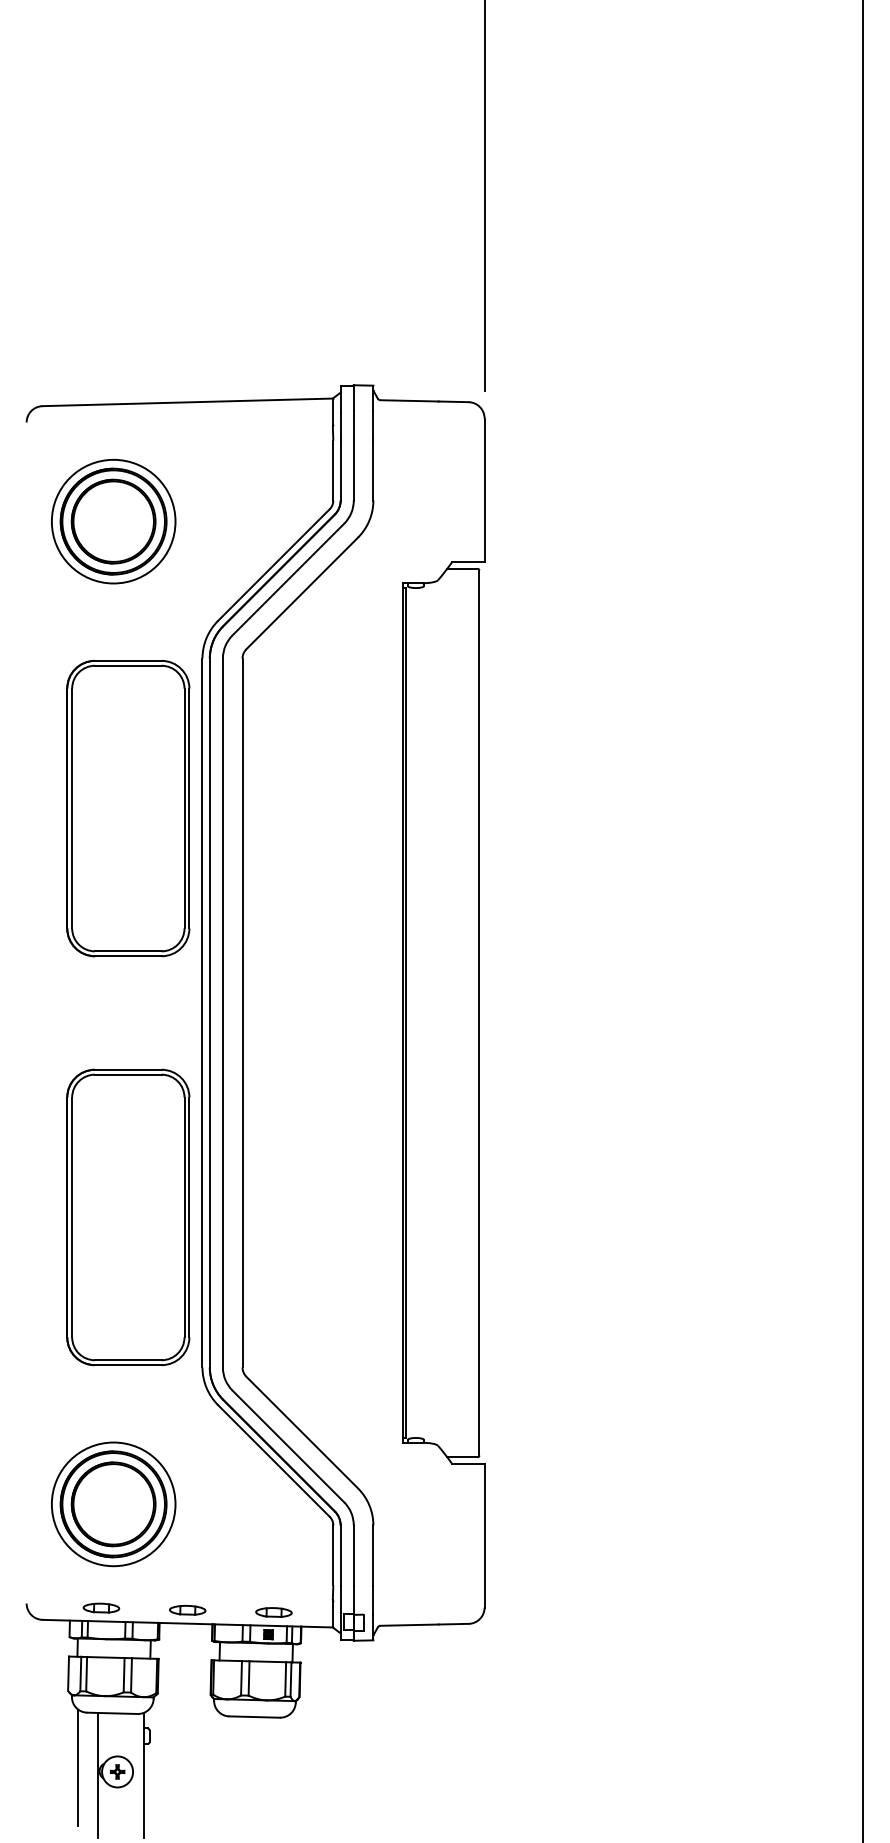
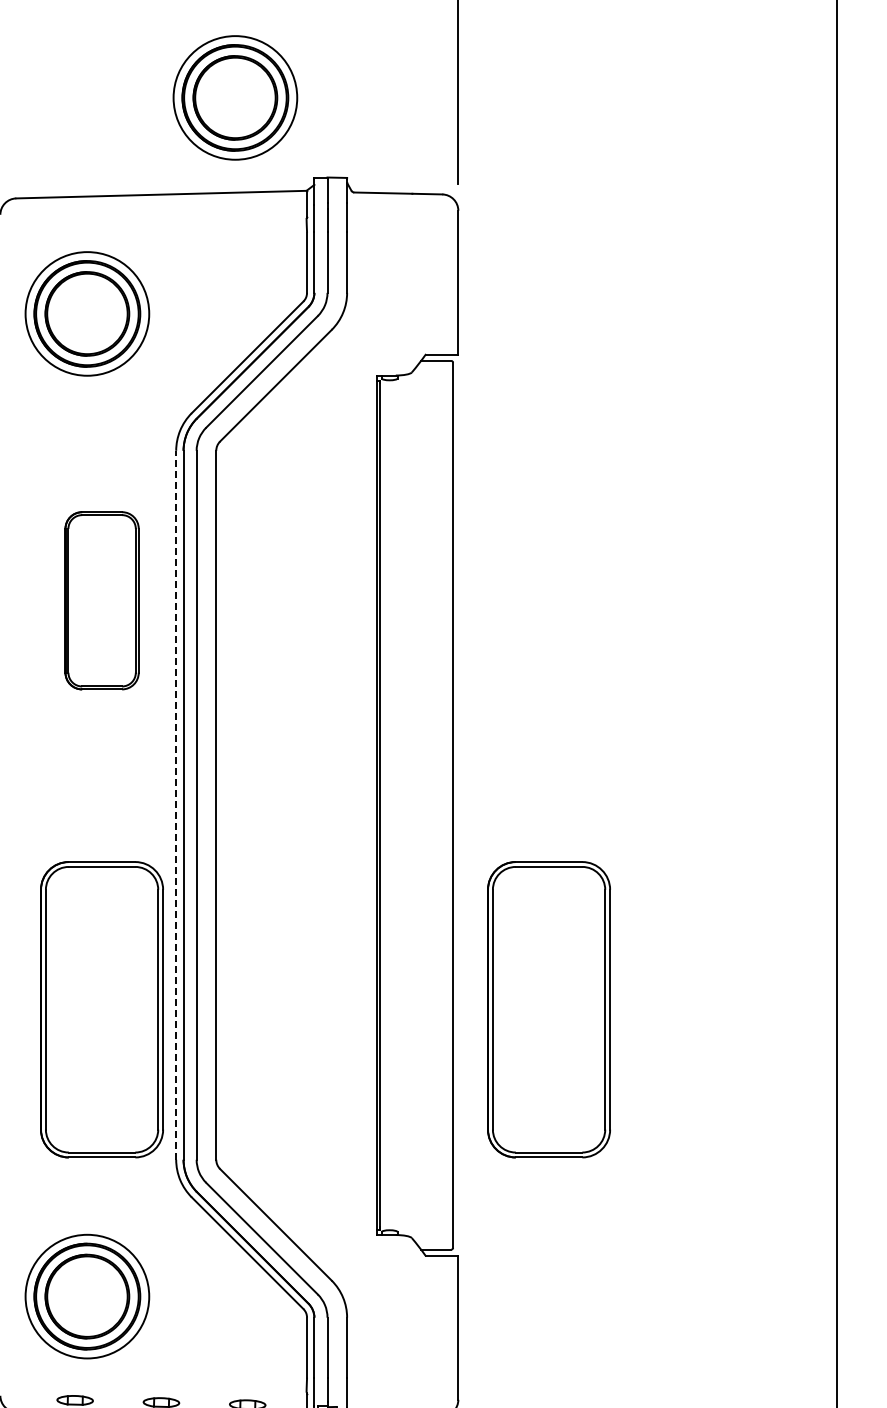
part: (261, 305) -> (235, 97), added
part: (128, 808) -> (102, 600), size x0.6
line: (202, 1012) -> (176, 804), solid -> dashed
part: (575, 1217) -> (549, 1009), added

